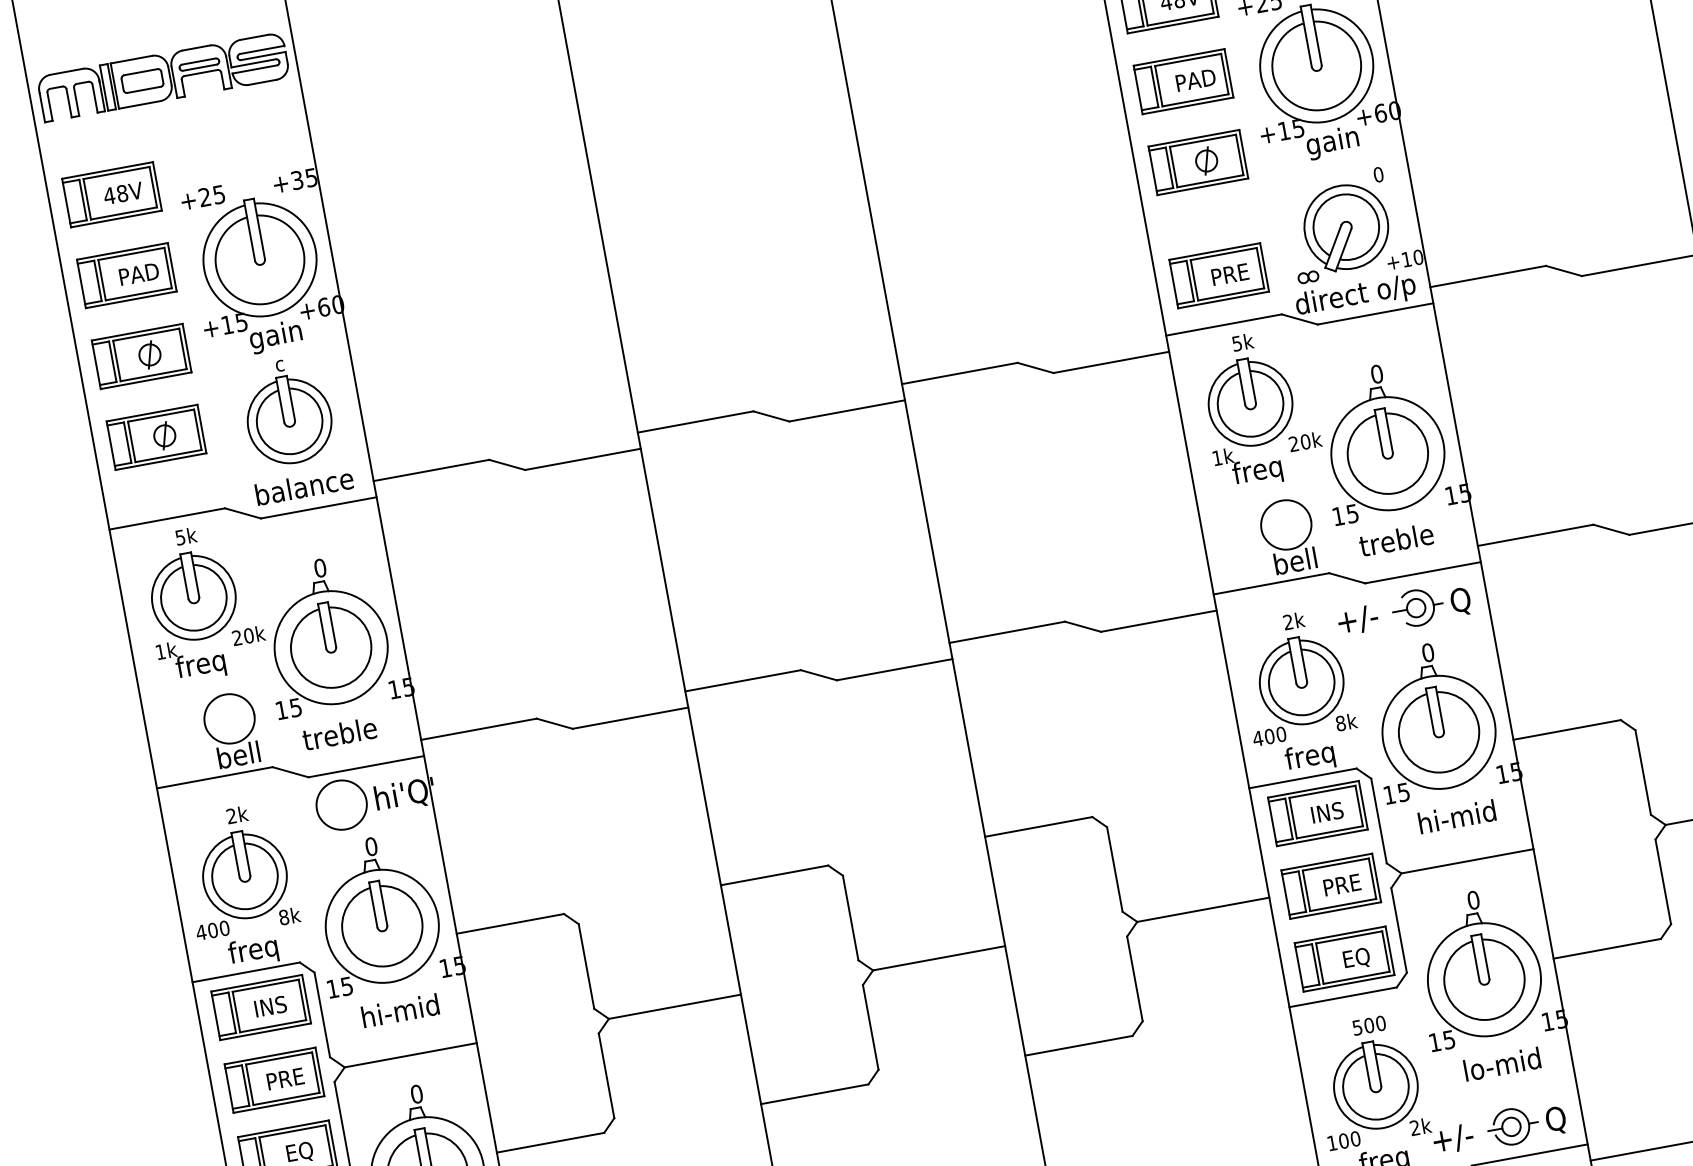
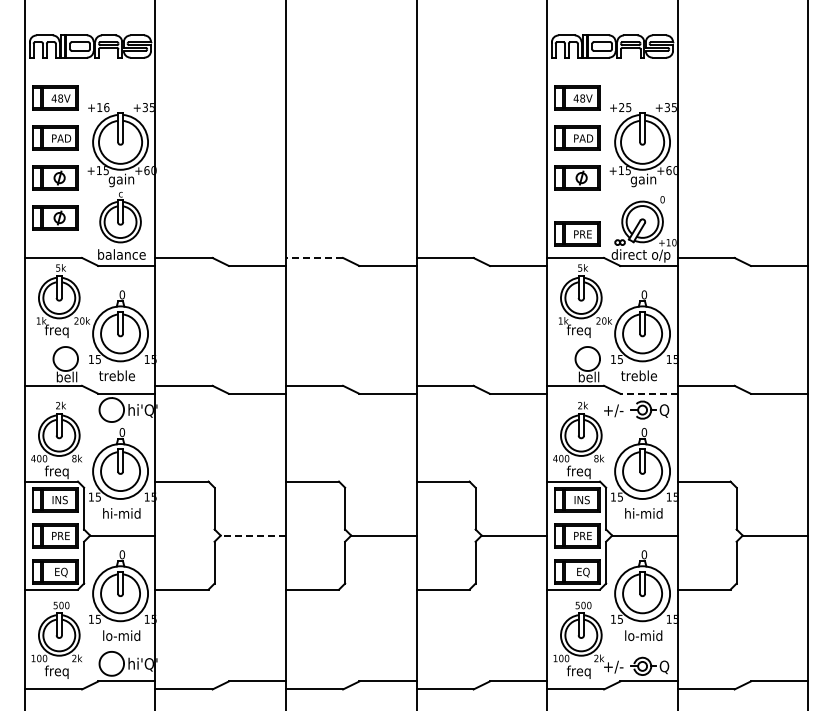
text: (212, 195) -> (103, 107), +25 -> +16
line: (695, 421) -> (314, 257), solid -> dashed
line: (1422, 572) -> (648, 393), solid -> dashed
line: (675, 1006) -> (253, 535), solid -> dashed

